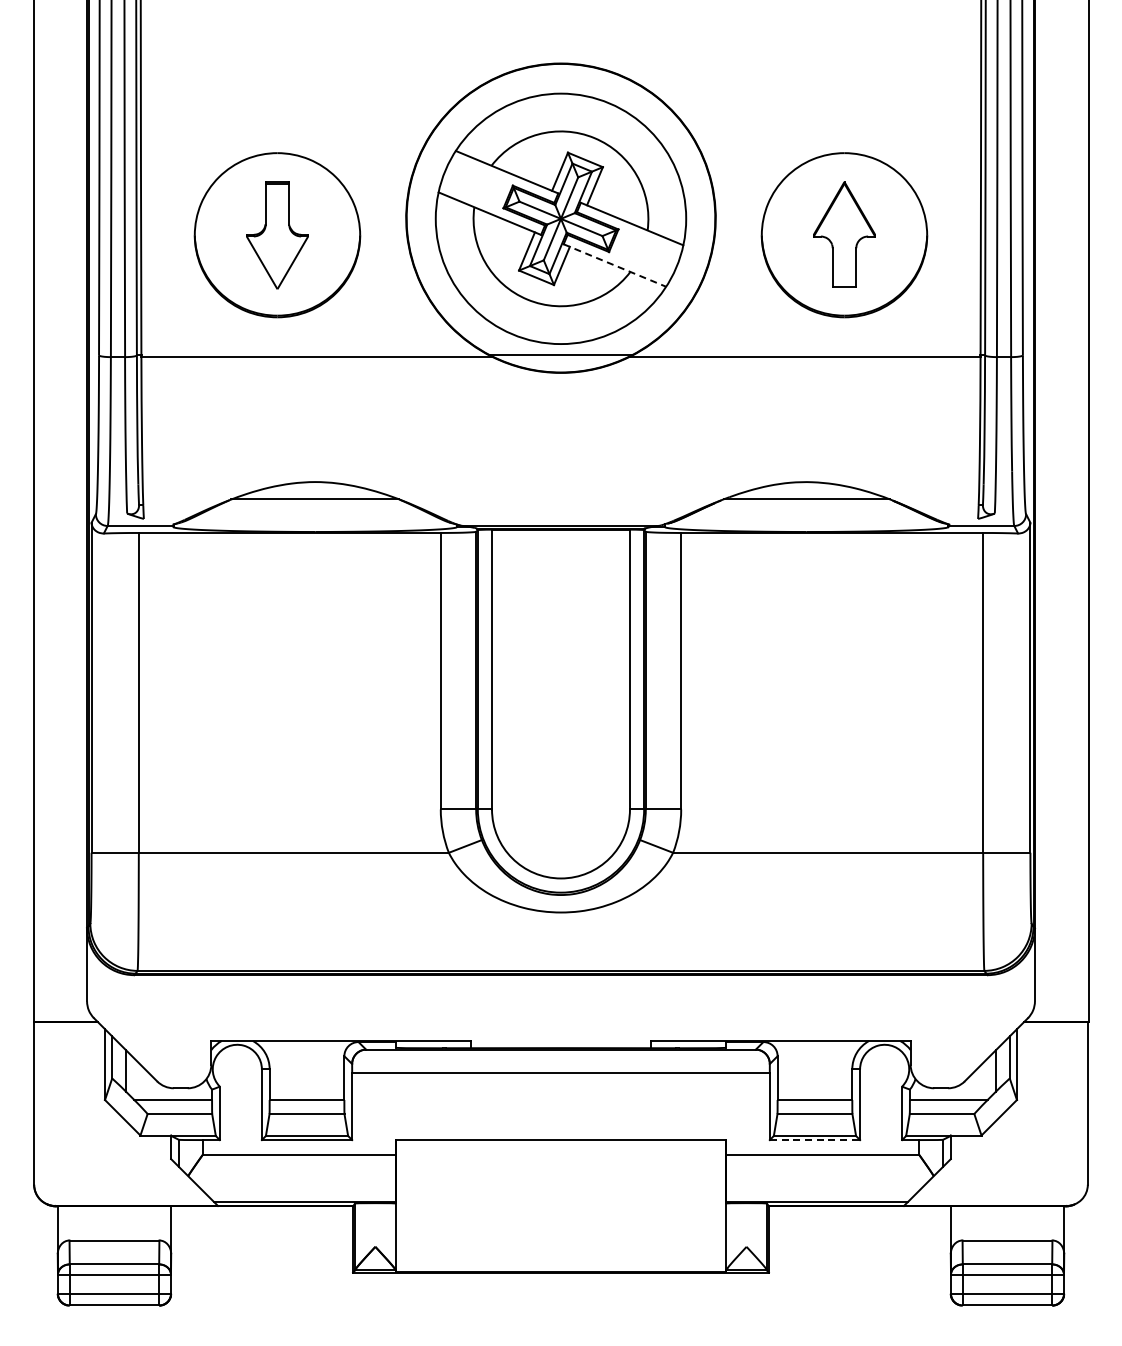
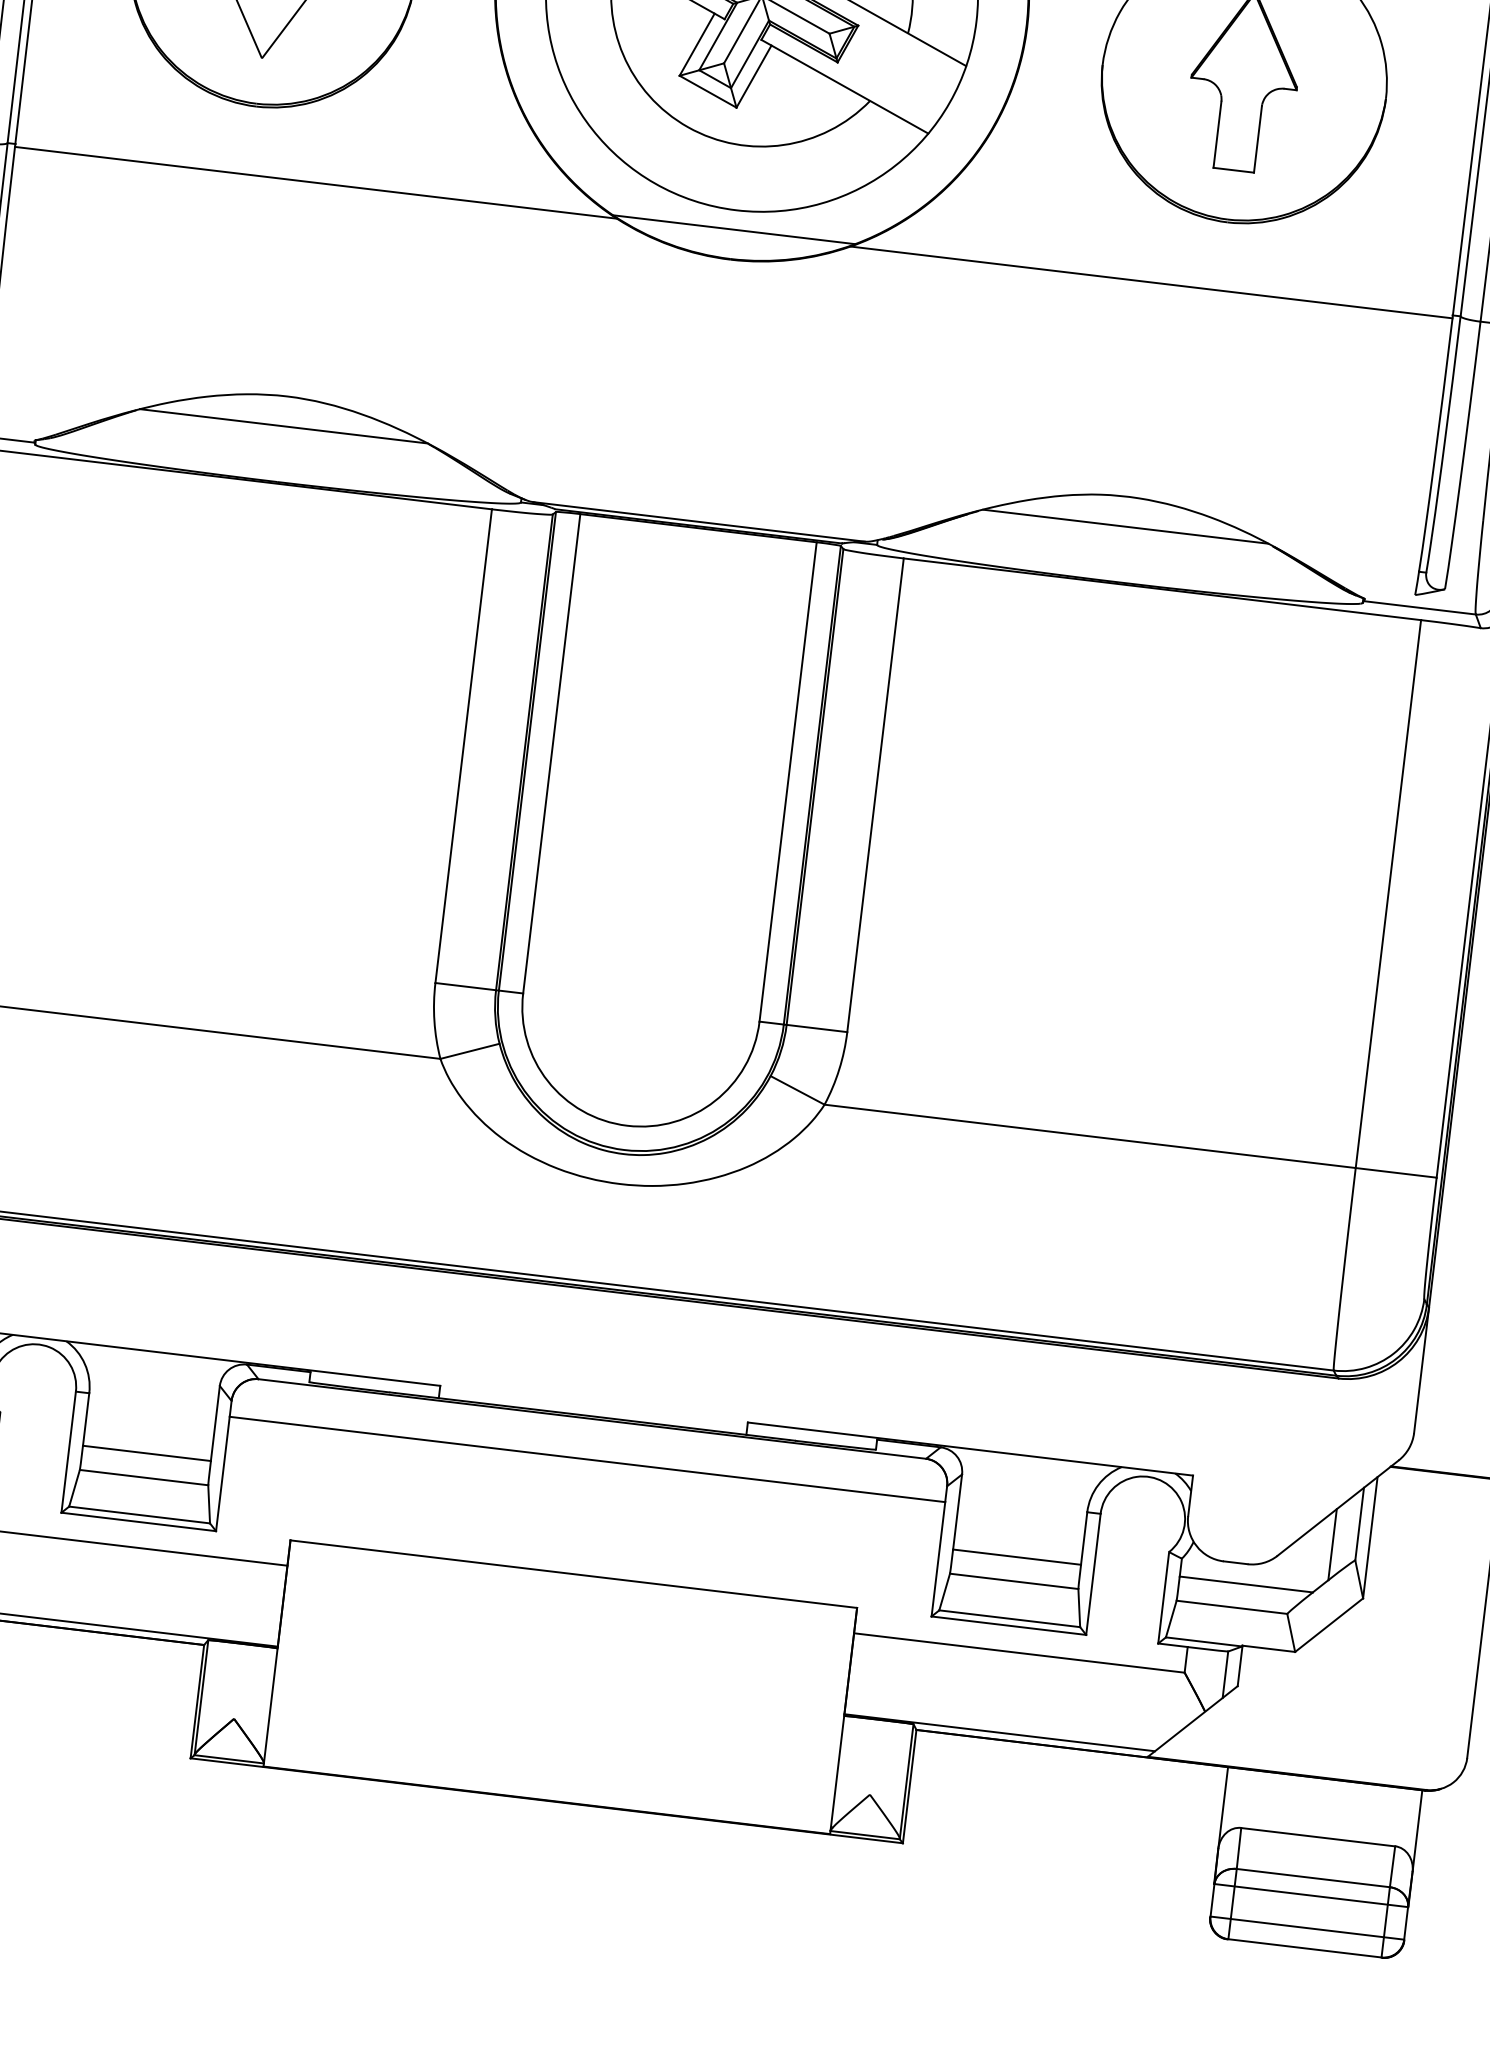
line: (615, 265) -> (845, 86), dashed -> solid
line: (815, 1140) -> (1009, 1626), dashed -> solid

